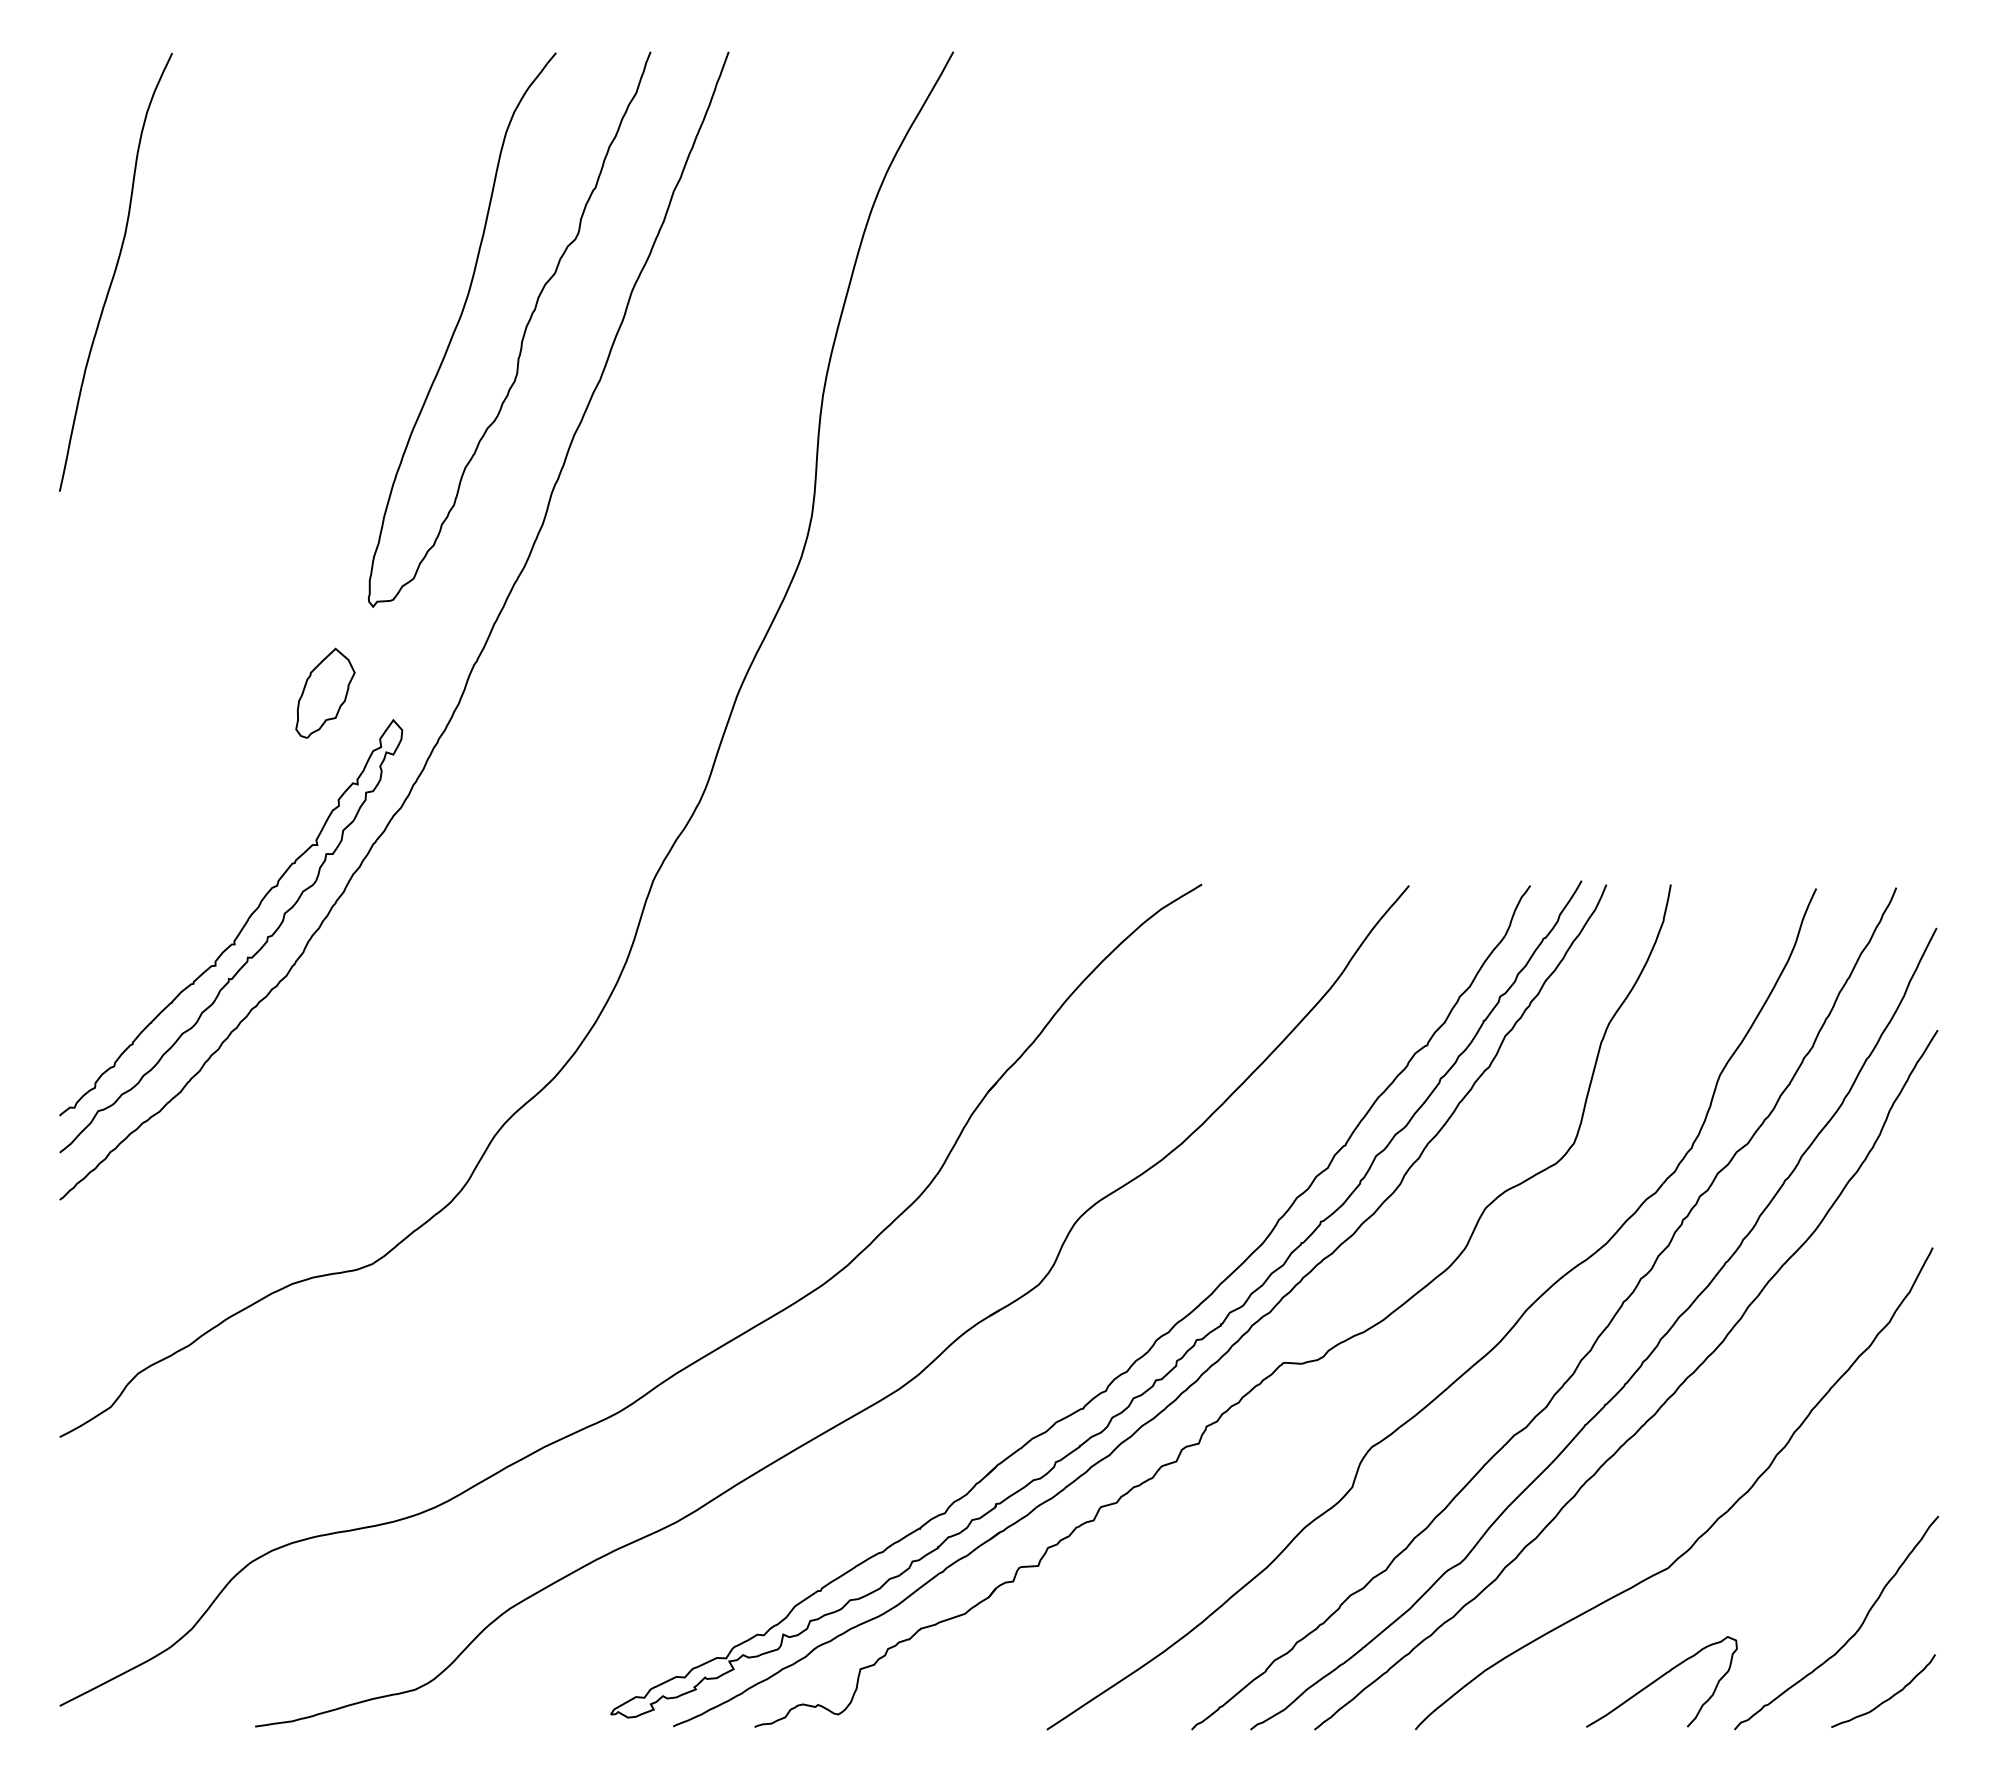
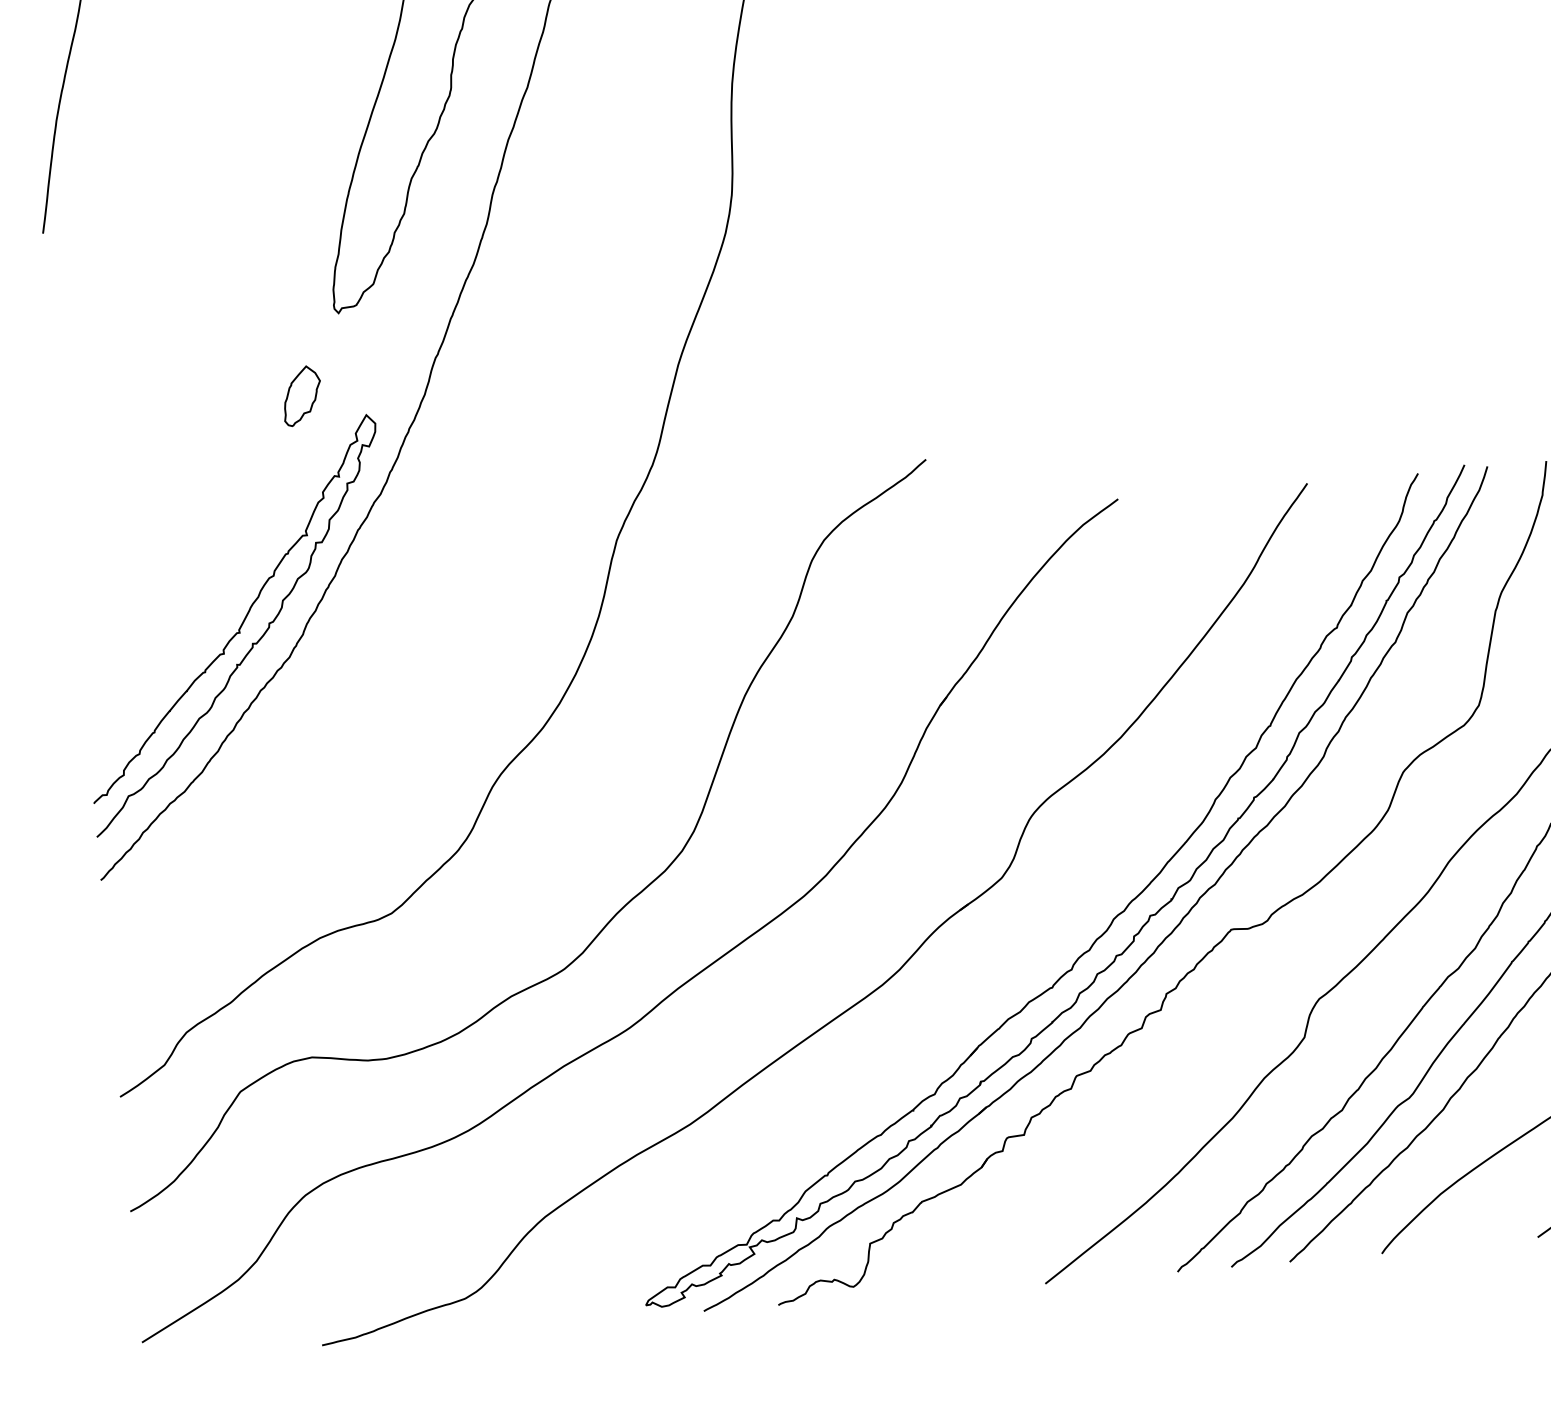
part: (325, 692) -> (302, 395), size x0.71
curve: (609, 1291) -> (610, 919), added

